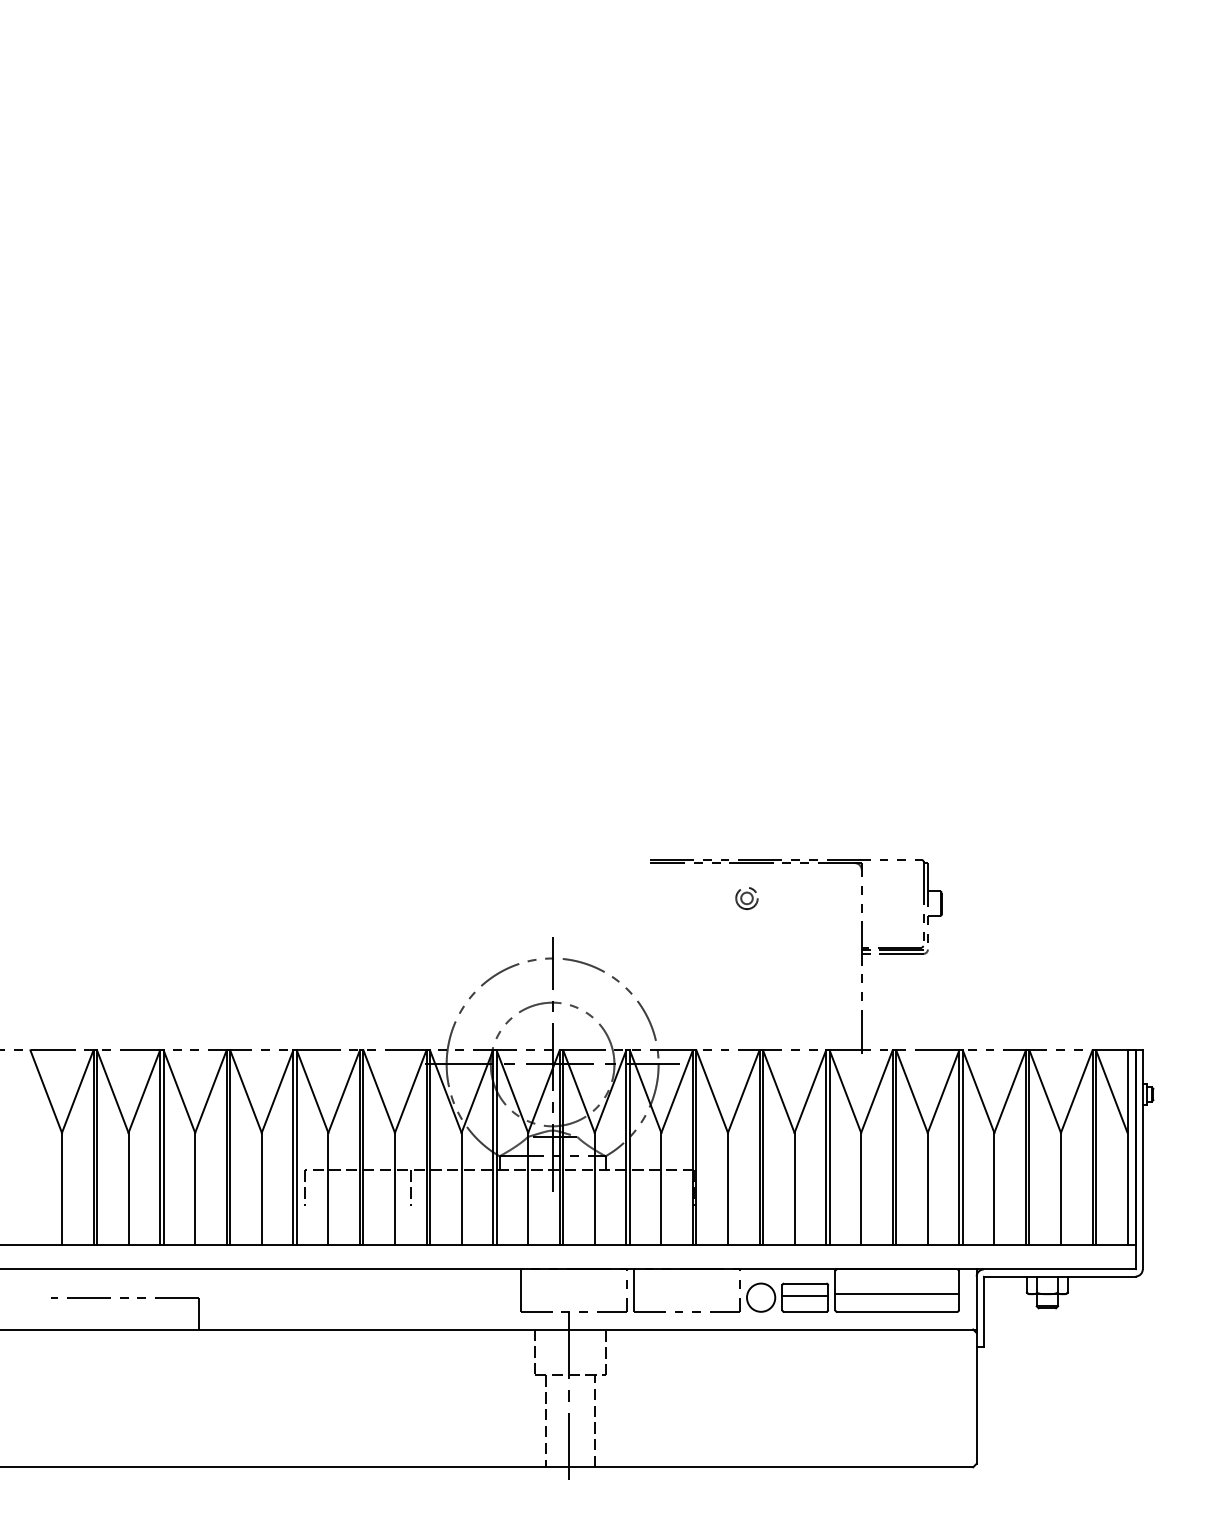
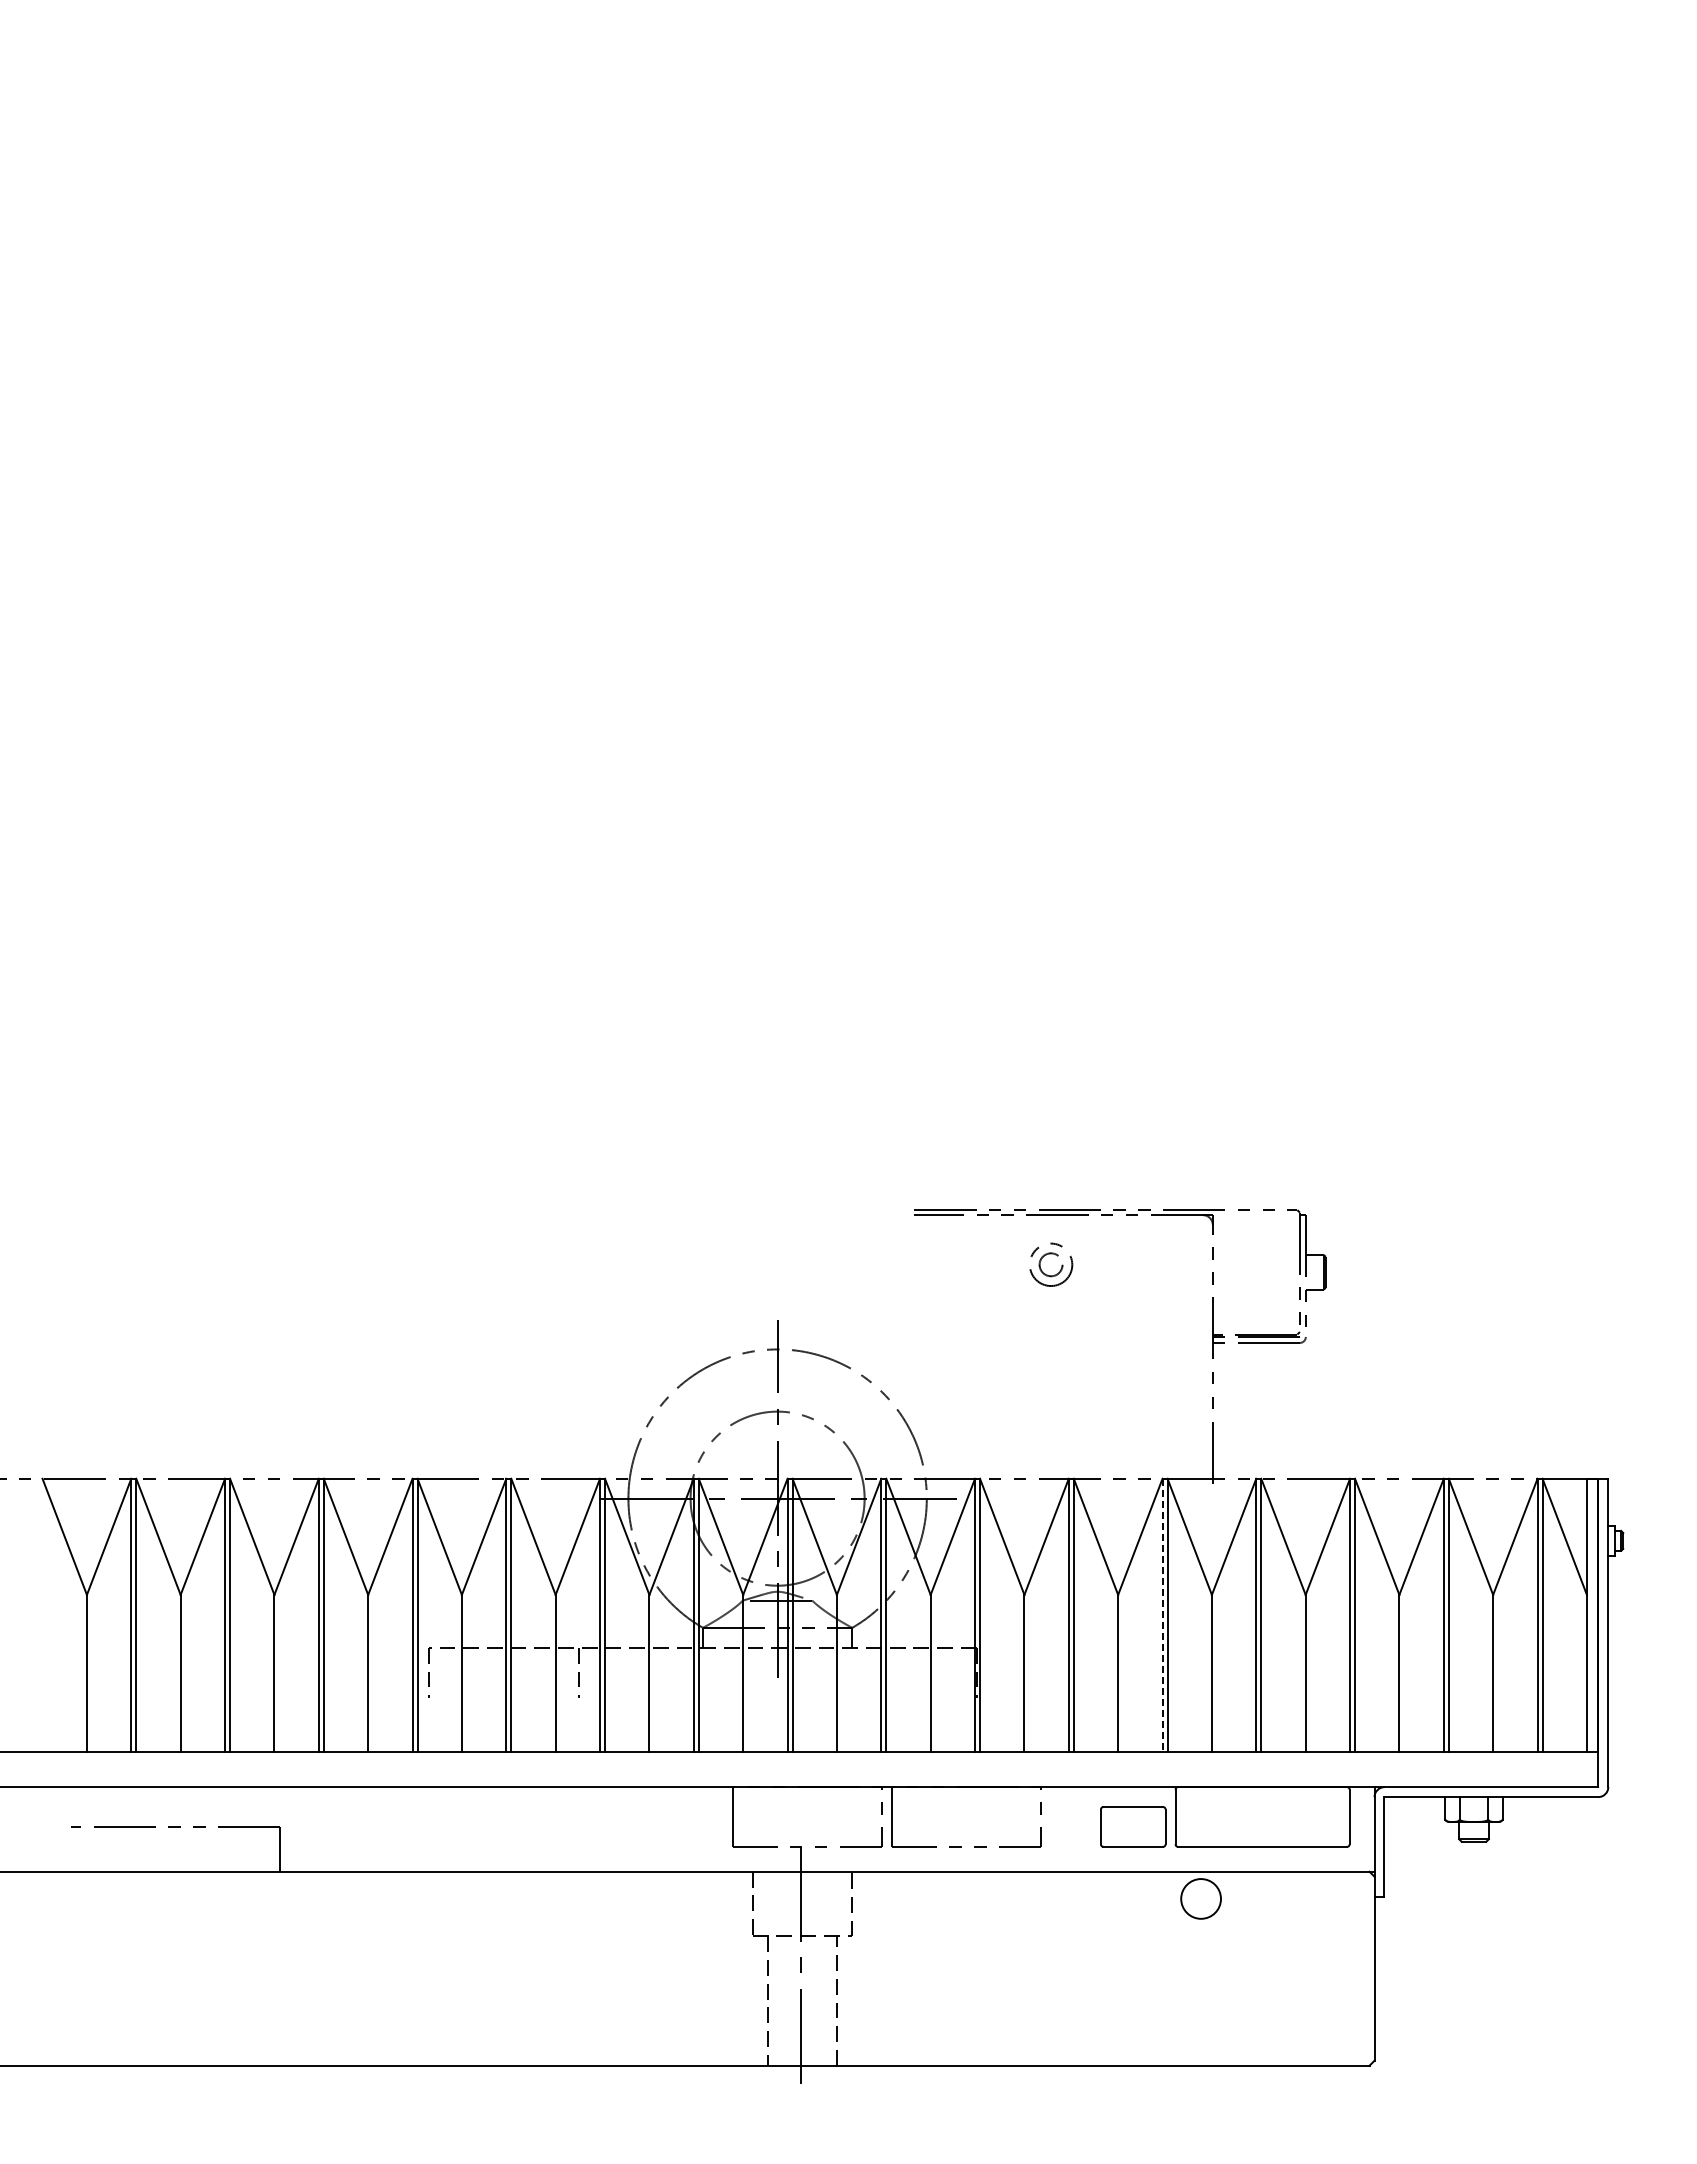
part: (747, 898) -> (1051, 1264), size x1.4
line: (826, 1147) -> (1162, 1615), solid -> dashed
line: (897, 1293) -> (1262, 1821), removed
line: (804, 1295) -> (1132, 1824), removed
circle: (760, 1297) -> (1200, 1898), moved

